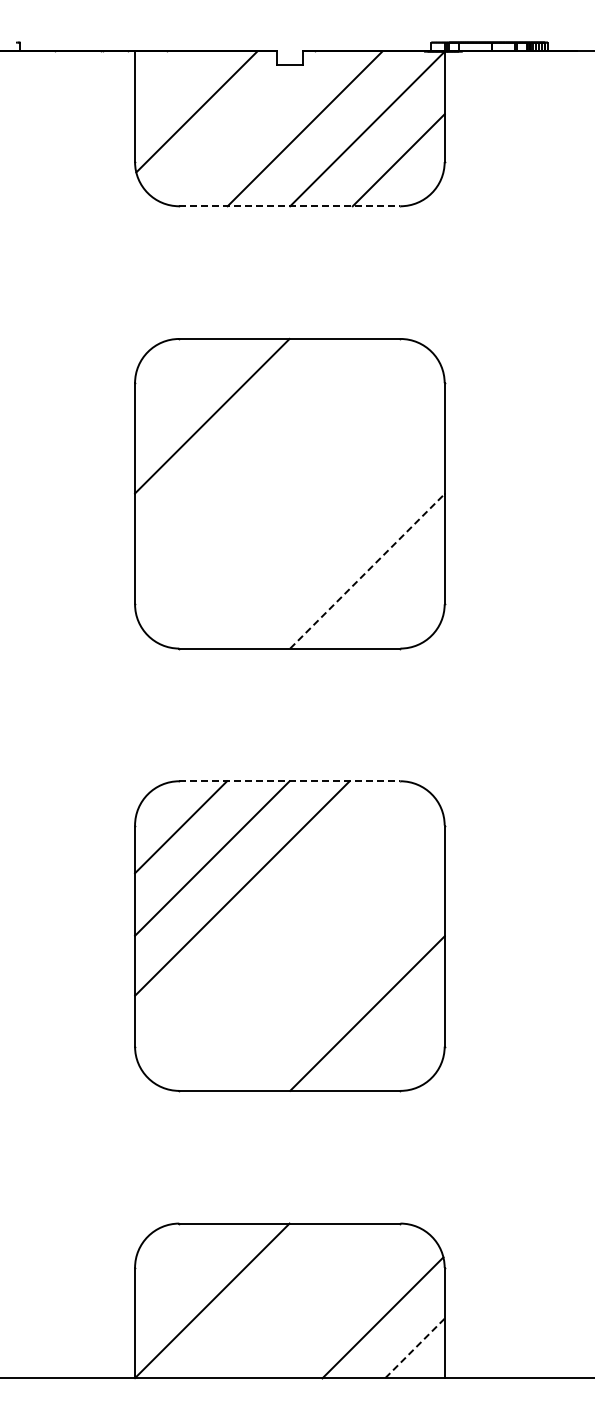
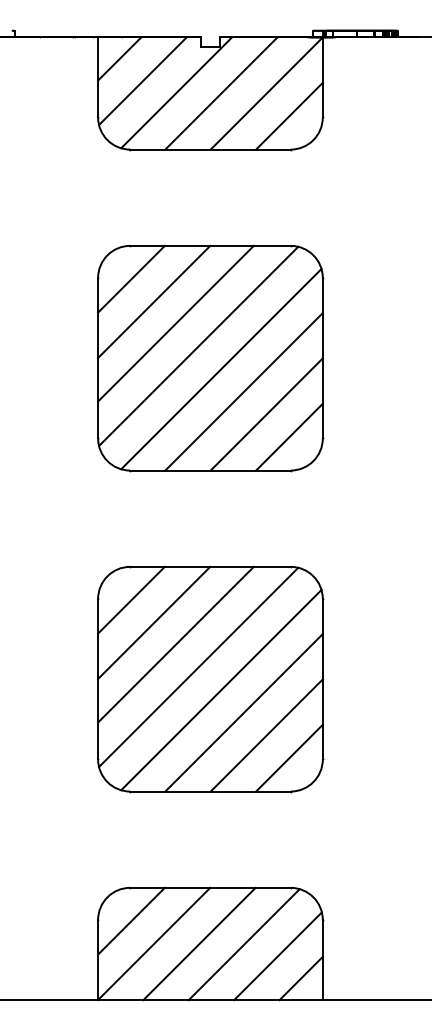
line: (164, 81) -> (119, 59), added
line: (242, 127) -> (176, 92), added
line: (289, 206) -> (210, 149), dashed -> solid
line: (181, 384) -> (131, 278), added
line: (242, 445) -> (176, 323), added
line: (273, 477) -> (198, 346), added
line: (304, 508) -> (221, 368), added
line: (335, 539) -> (243, 391), added
line: (367, 570) -> (266, 413), dashed -> solid
line: (398, 602) -> (289, 437), added
line: (289, 781) -> (210, 567), dashed -> solid
line: (273, 919) -> (198, 667), added
line: (304, 951) -> (221, 690), added
line: (335, 981) -> (243, 712), added
line: (398, 1044) -> (289, 757), added
line: (181, 1269) -> (131, 921), added
line: (274, 1300) -> (199, 943), added
line: (335, 1301) -> (243, 944), added
line: (414, 1348) -> (300, 978), dashed -> solid

